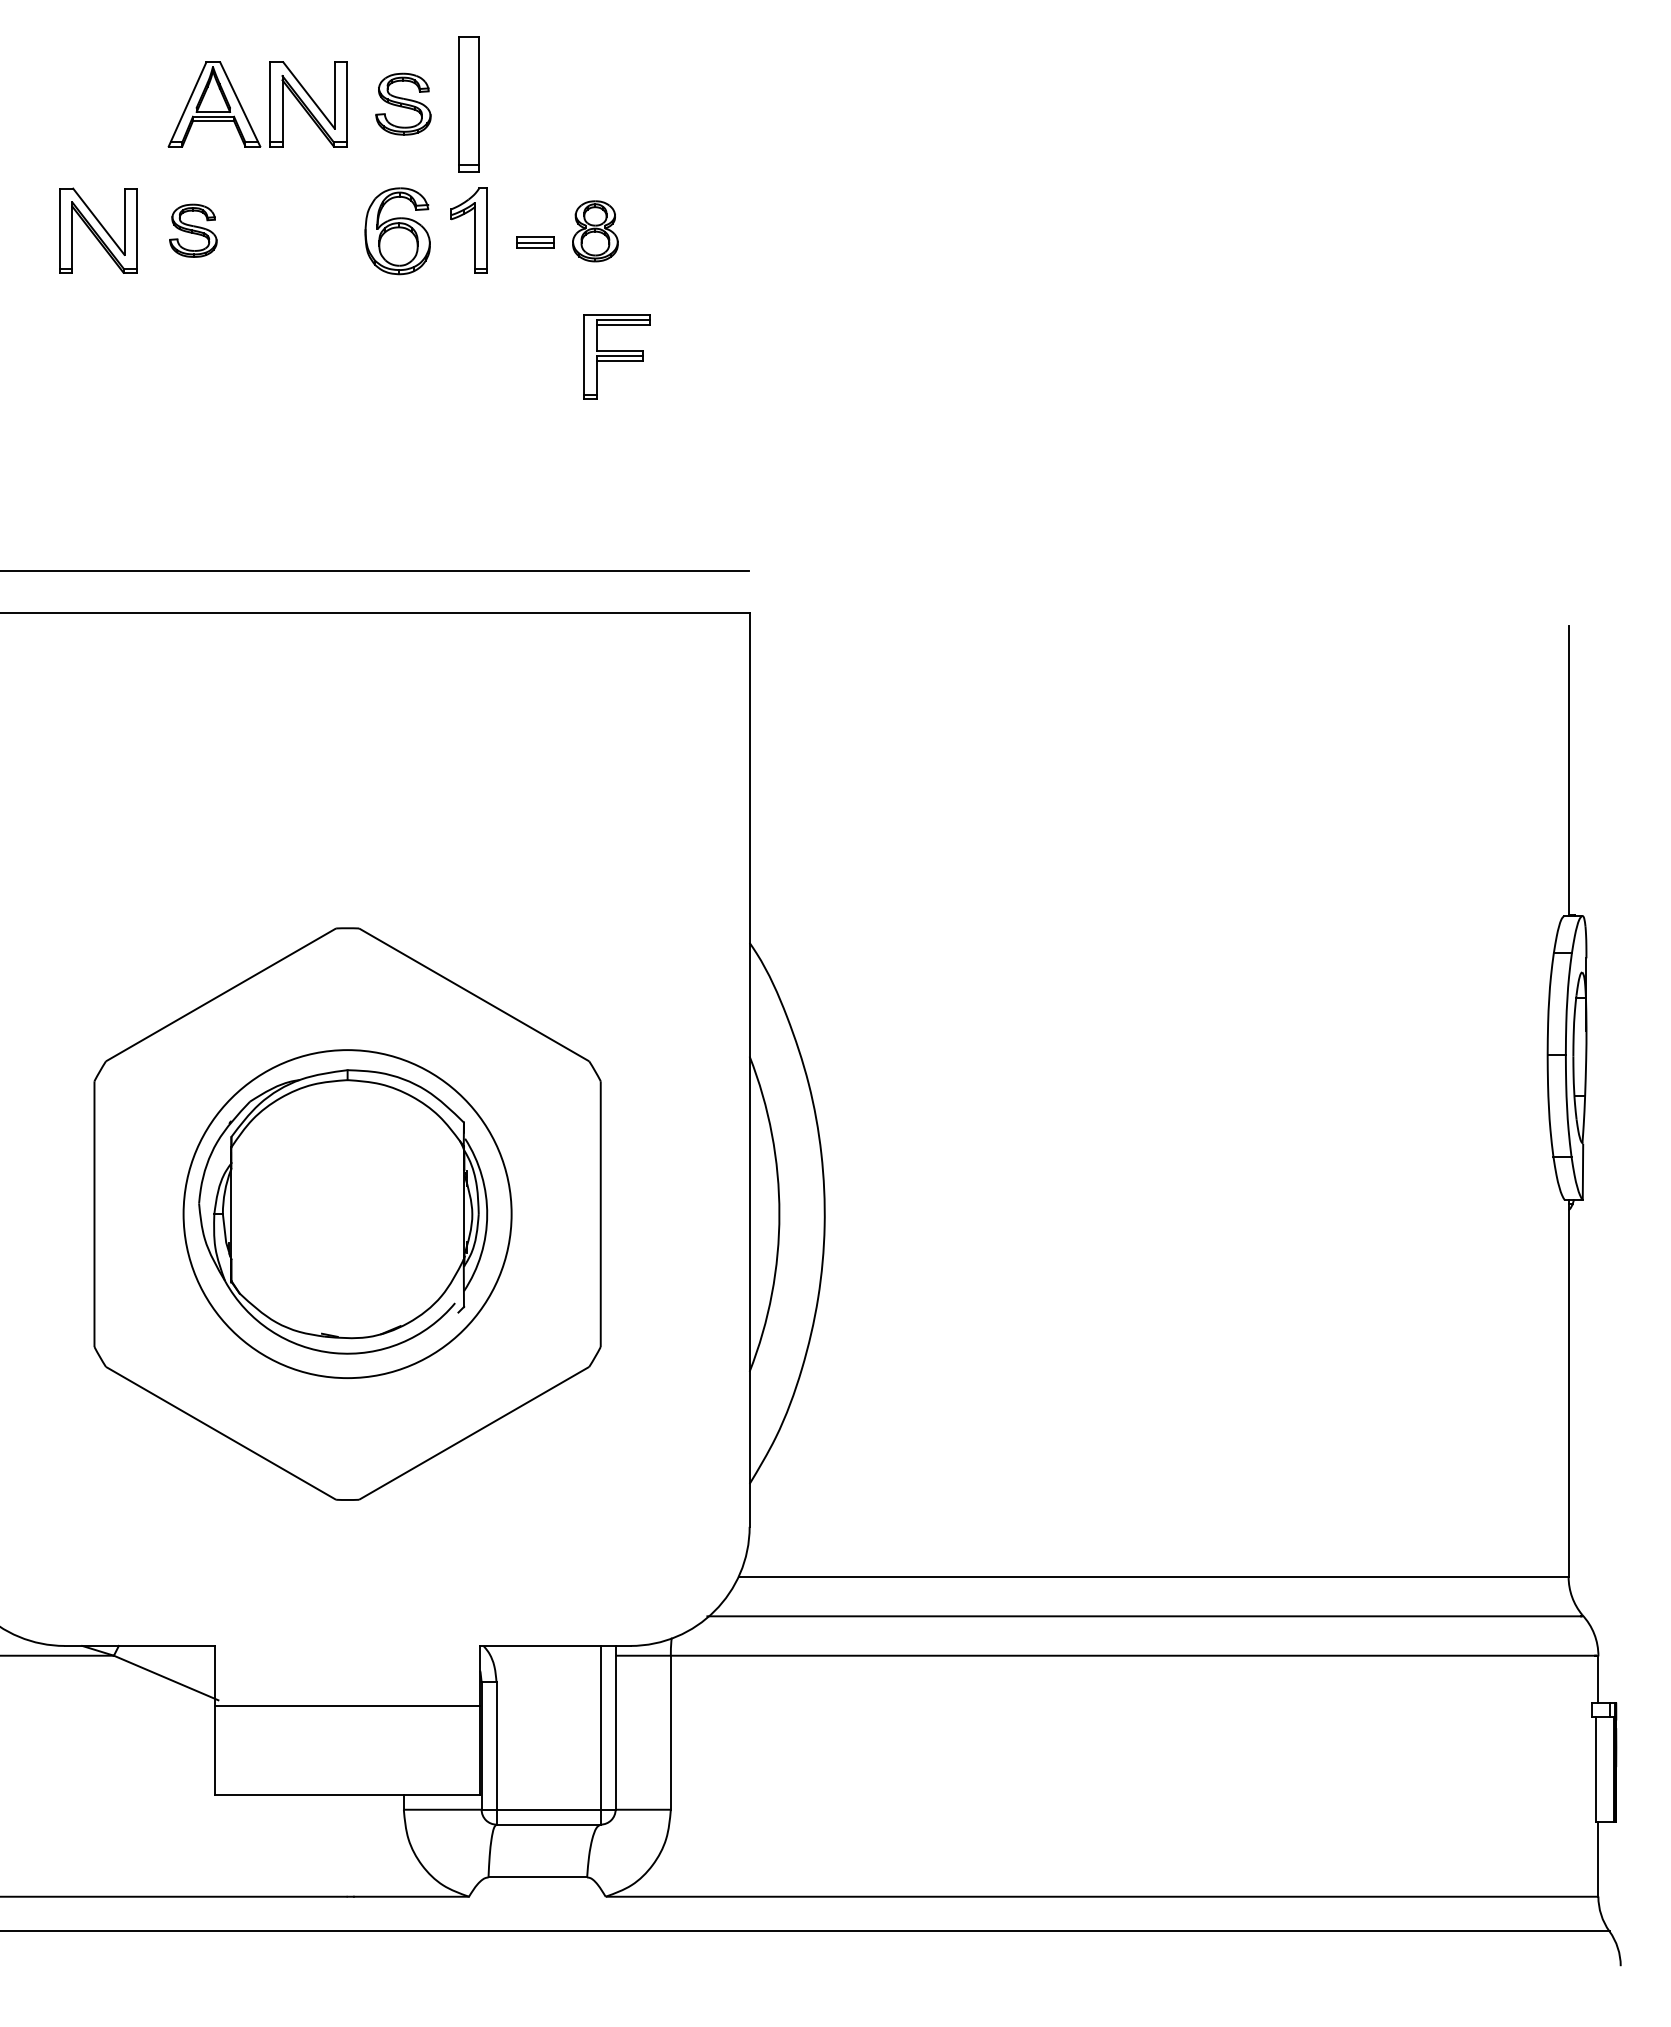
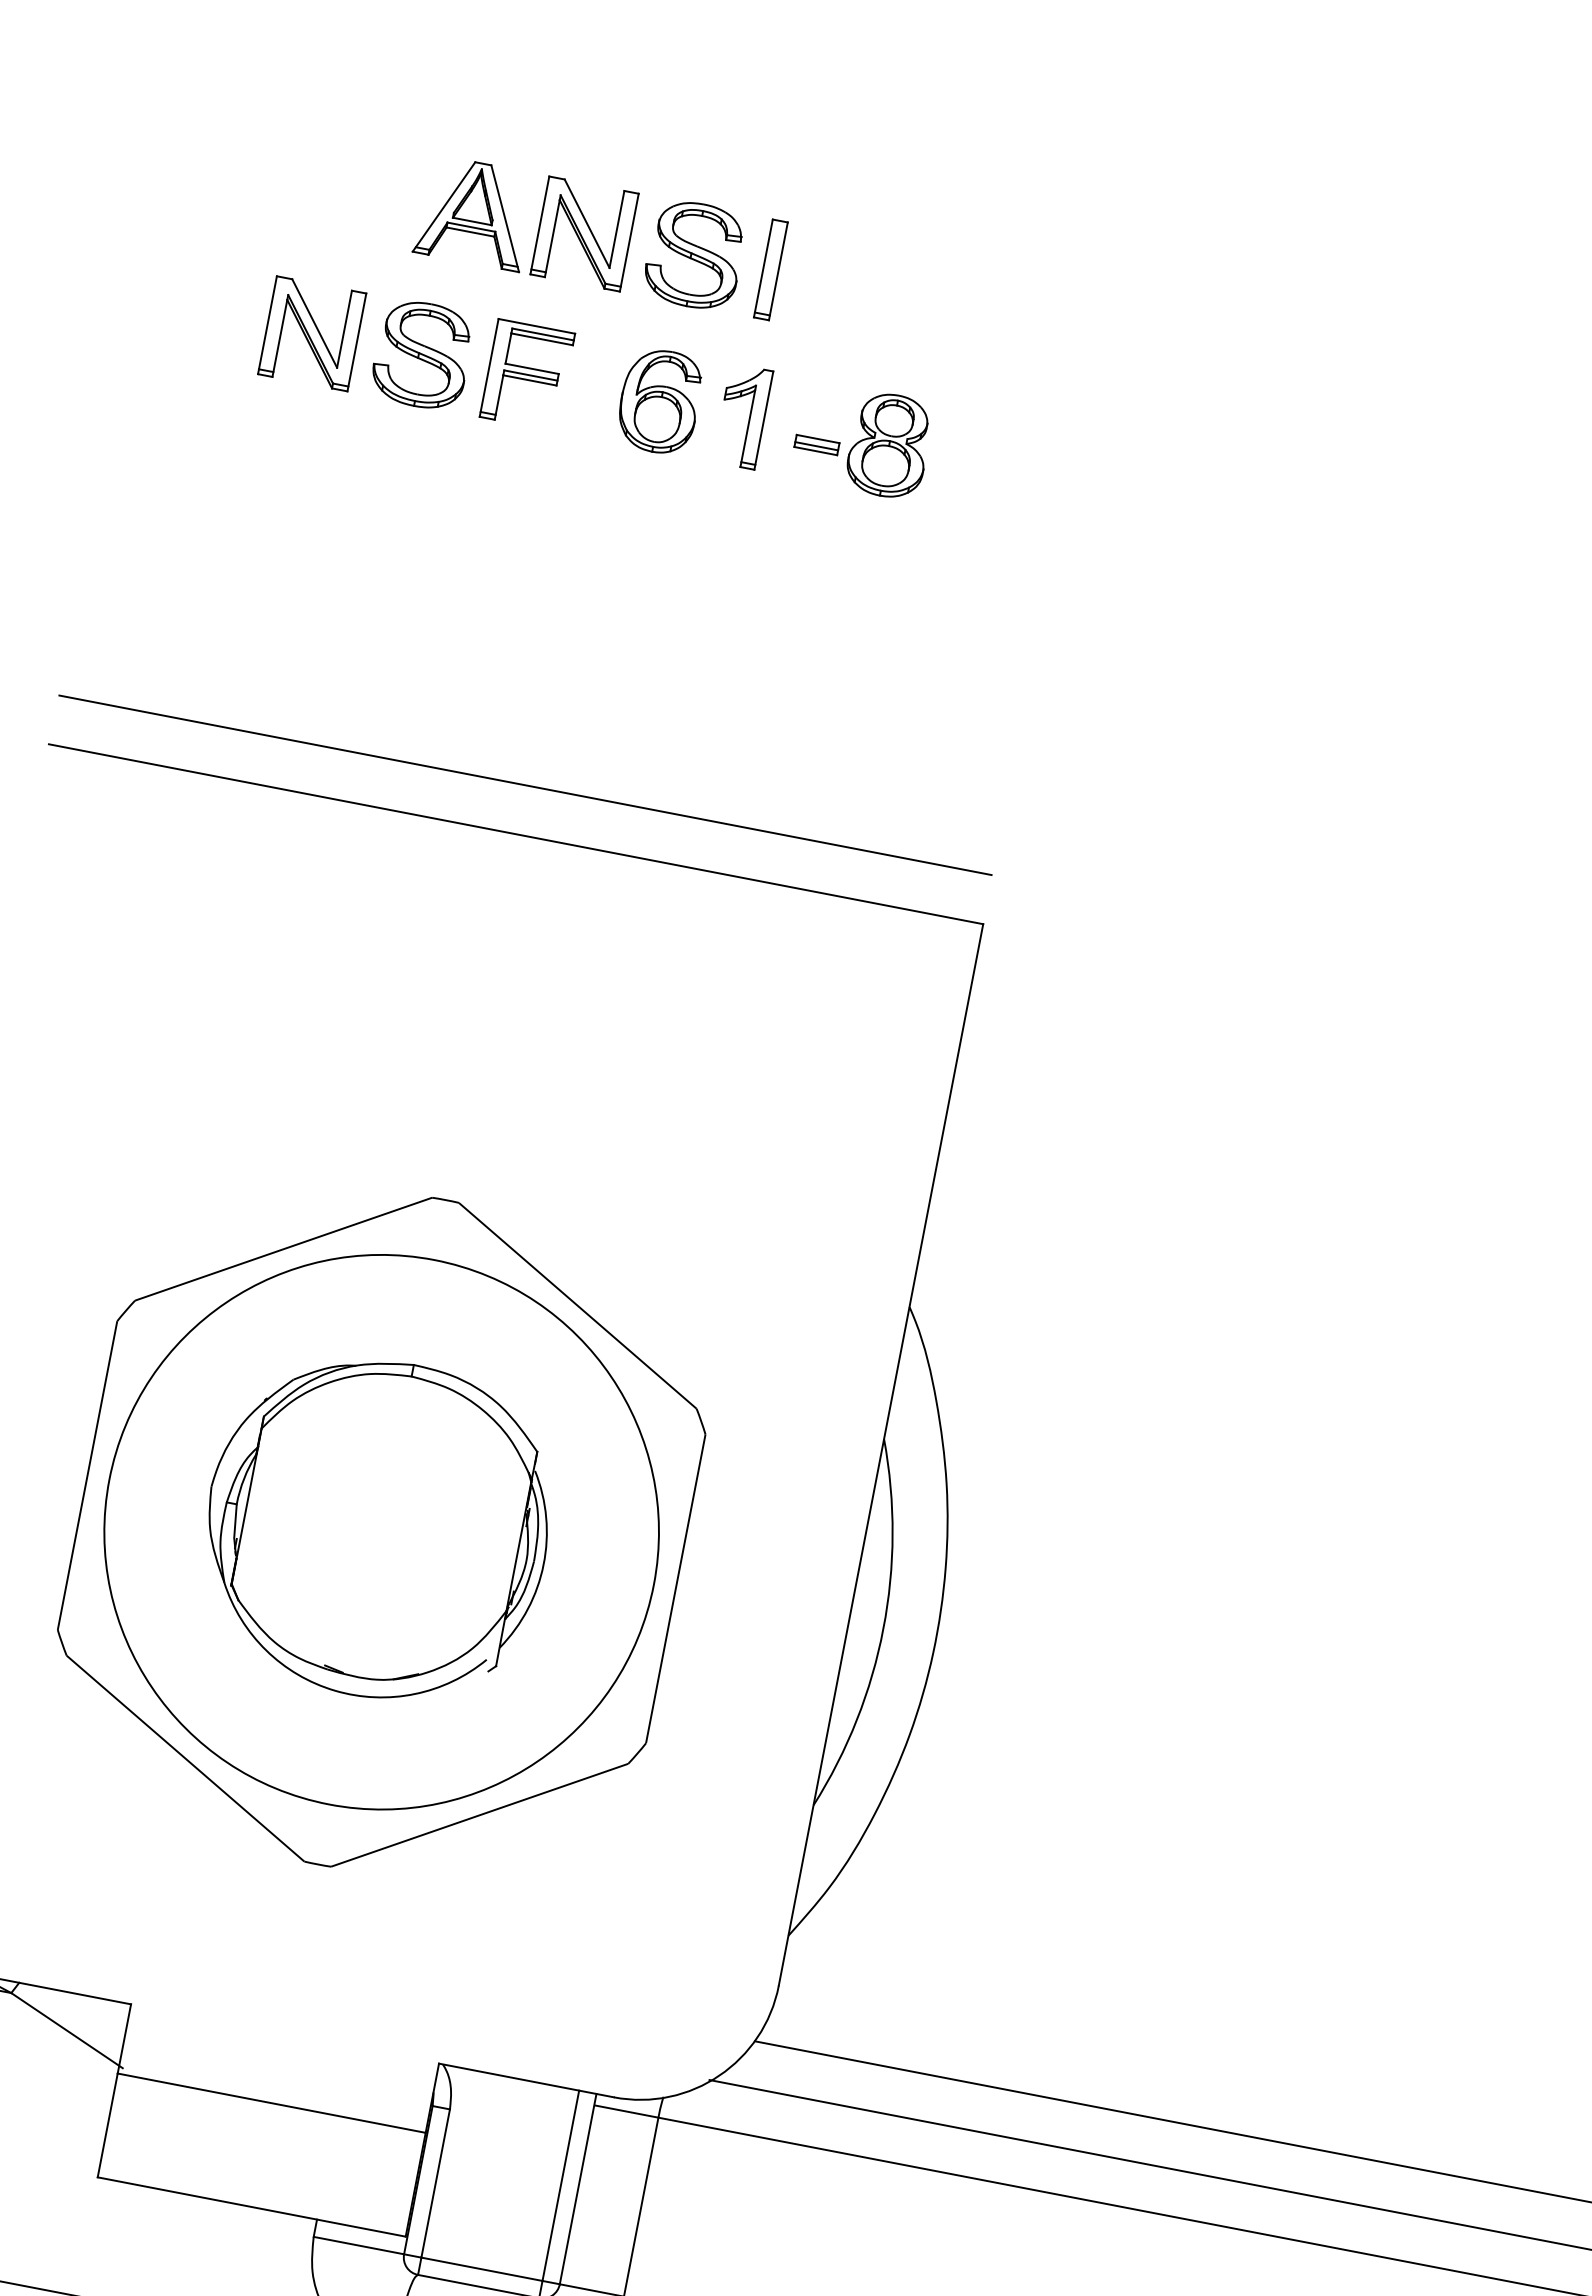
part: (403, 103) -> (695, 254), size x1.43
part: (468, 104) -> (770, 269), size x0.62
part: (193, 230) -> (422, 354), size x1.67
part: (595, 231) -> (889, 445), size x1.43
part: (616, 356) -> (527, 374), moved
circle: (347, 1213) -> (381, 1531), size x1.43

